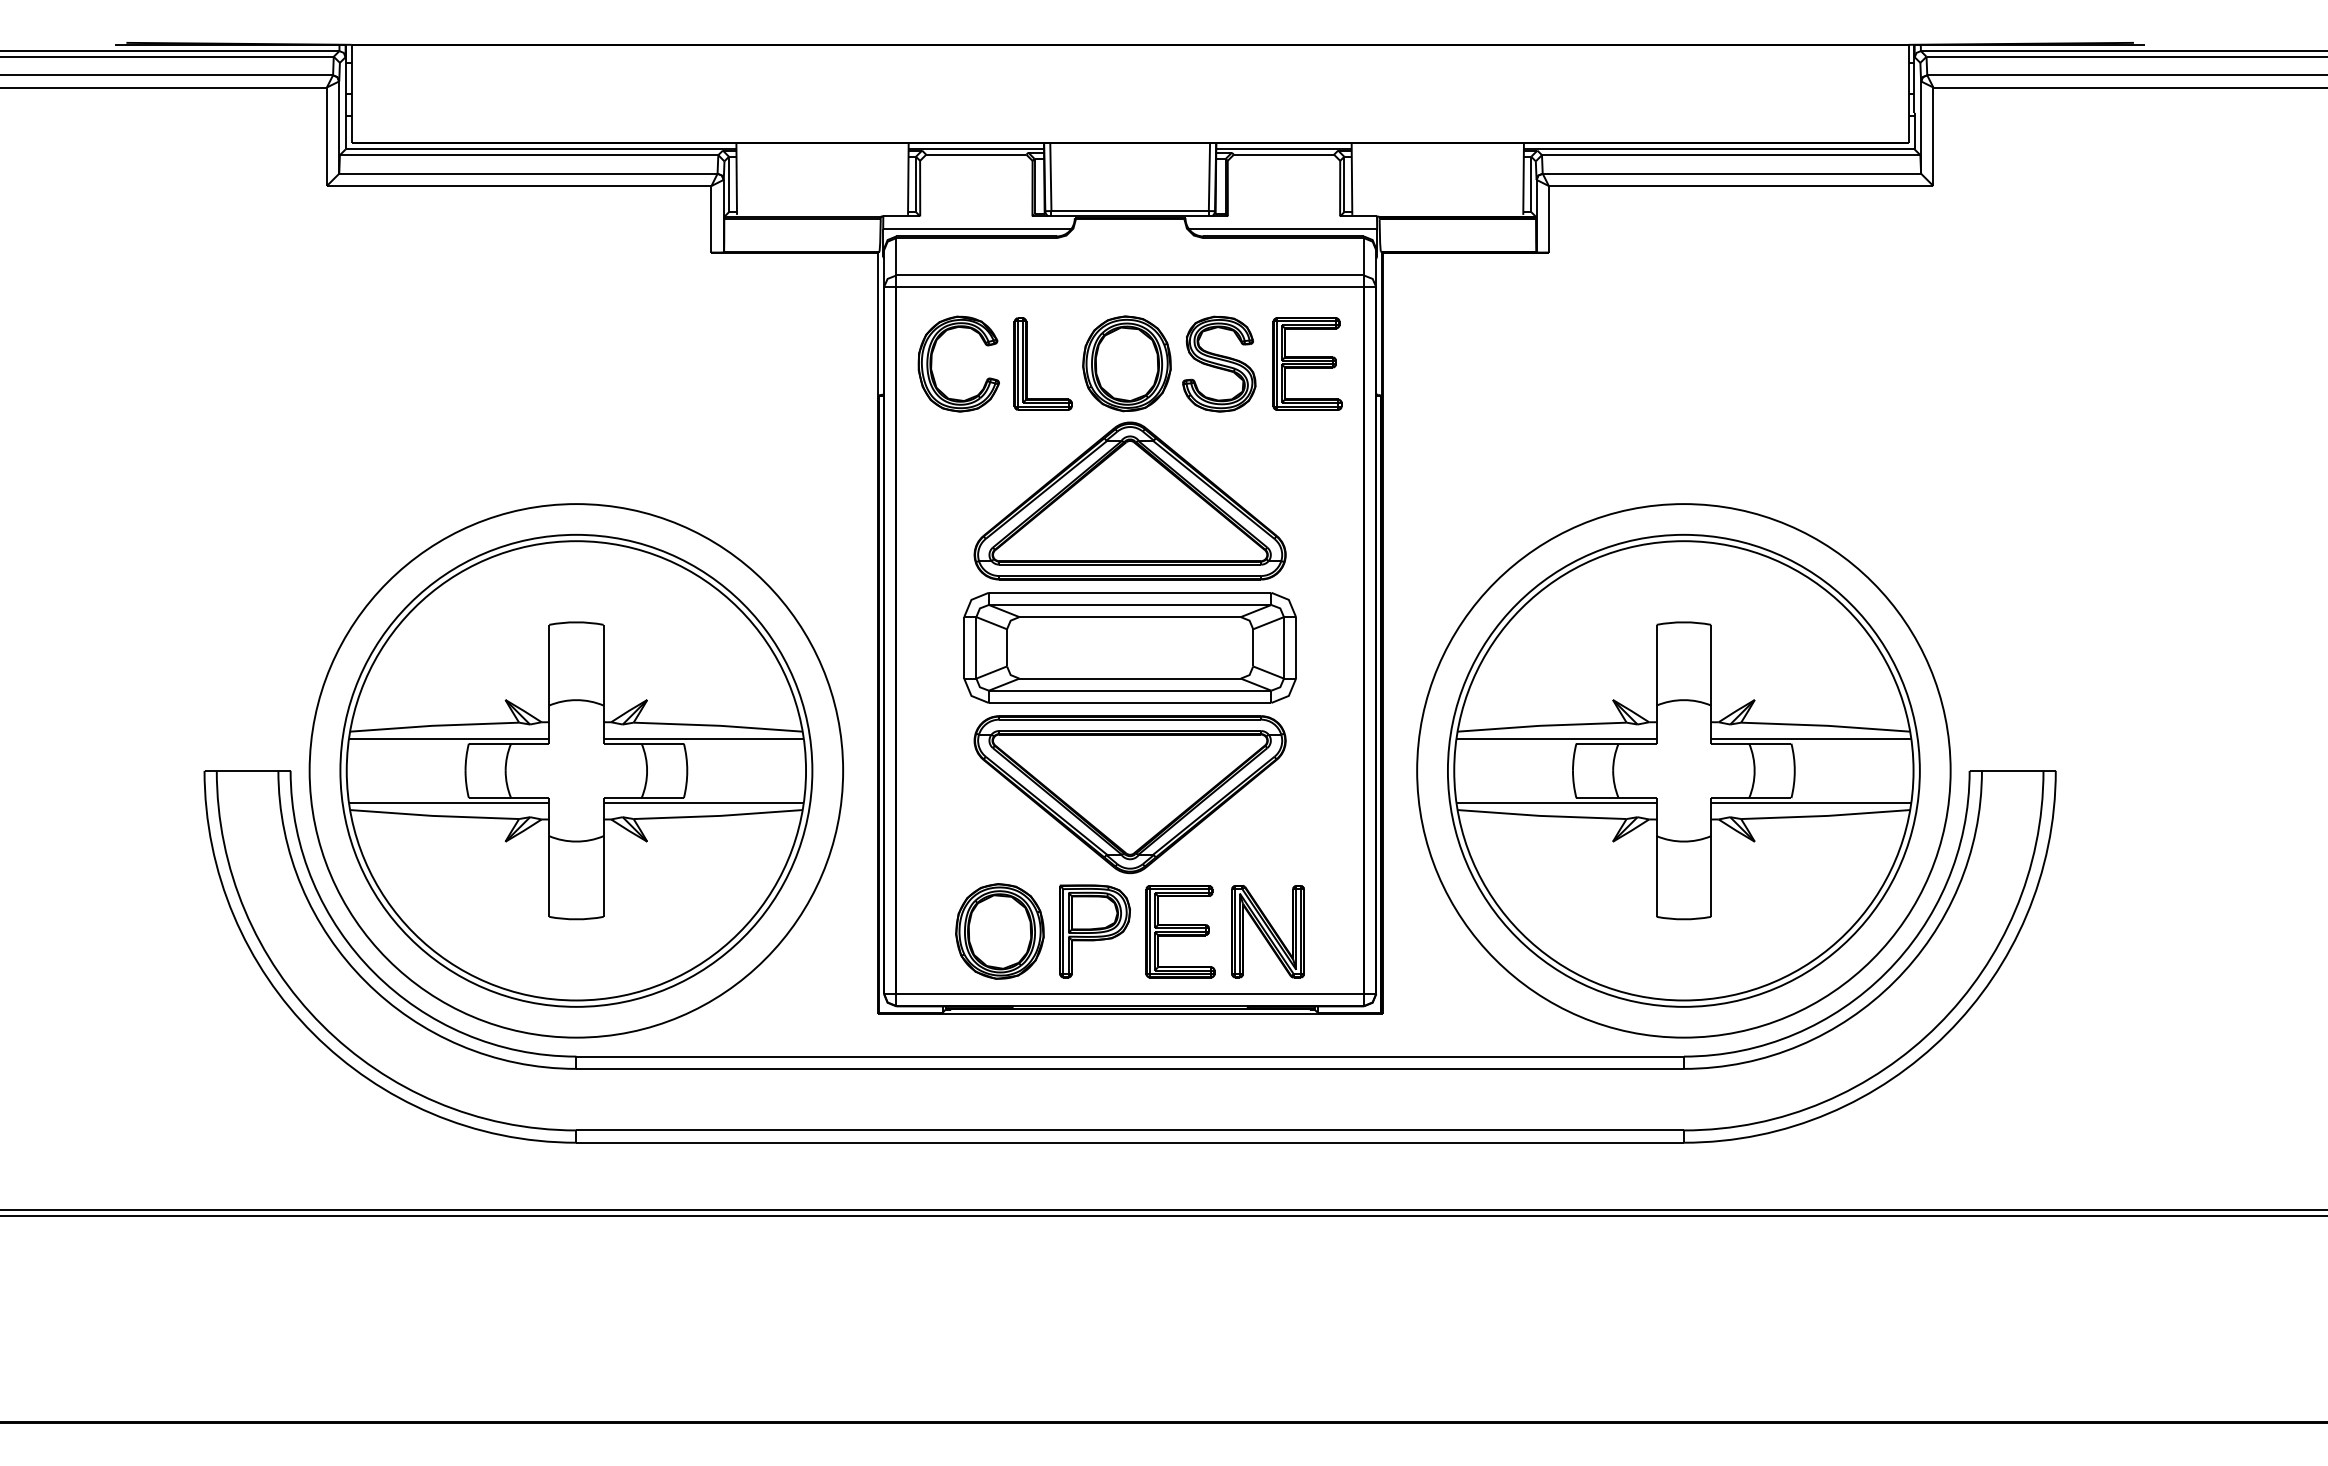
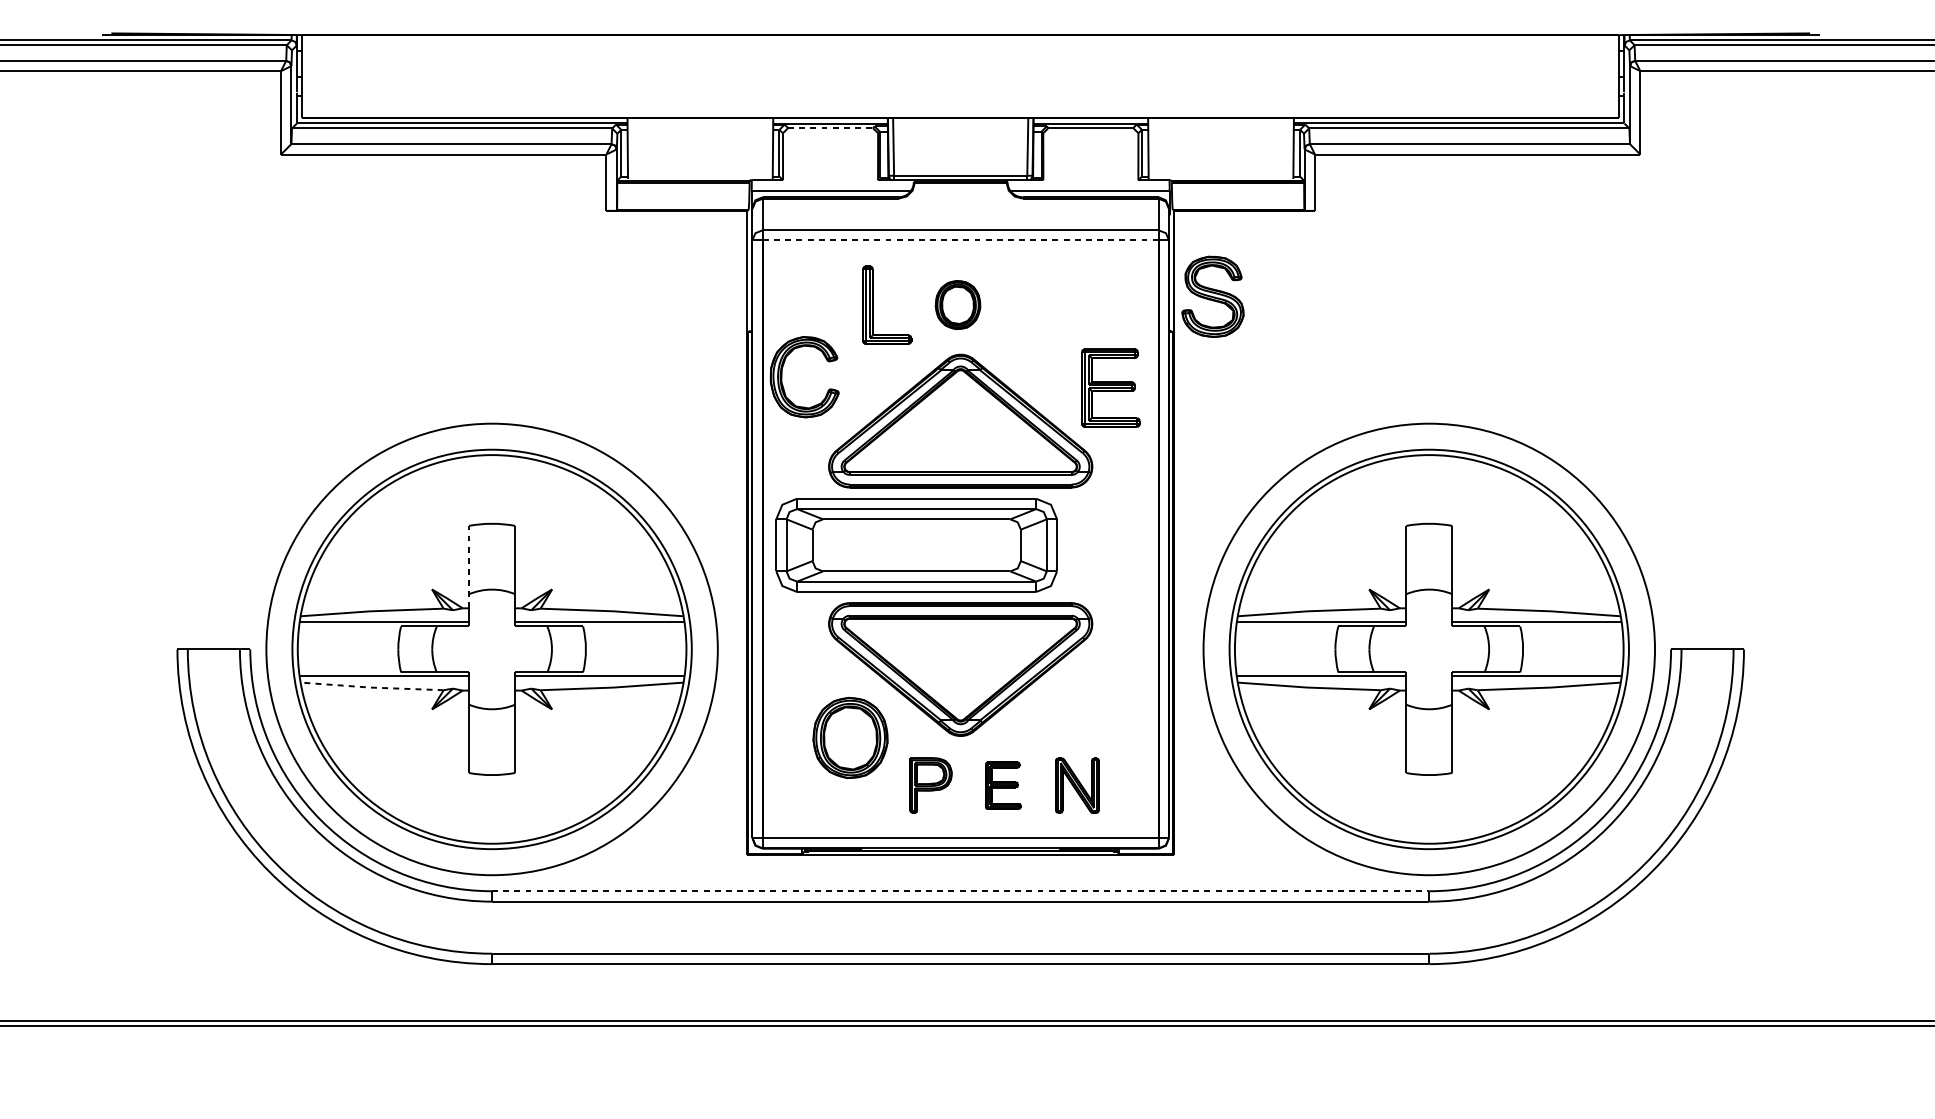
line: (976, 154) -> (830, 127), solid -> dashed
line: (1130, 287) -> (960, 240), solid -> dashed
part: (932, 363) -> (782, 376), moved
part: (1126, 363) -> (957, 304), size x0.6
part: (1219, 363) -> (1213, 296), moved
part: (1307, 363) -> (1110, 387), moved
part: (1129, 647) -> (916, 545), moved
line: (549, 673) -> (469, 567), solid -> dashed
line: (433, 815) -> (371, 687), solid -> dashed
part: (999, 931) -> (850, 737), moved
part: (1094, 931) -> (930, 785), size x0.7
part: (1180, 931) -> (1003, 785), size x0.6
part: (1267, 931) -> (1076, 785), size x0.7
line: (1130, 1056) -> (960, 891), solid -> dashed

